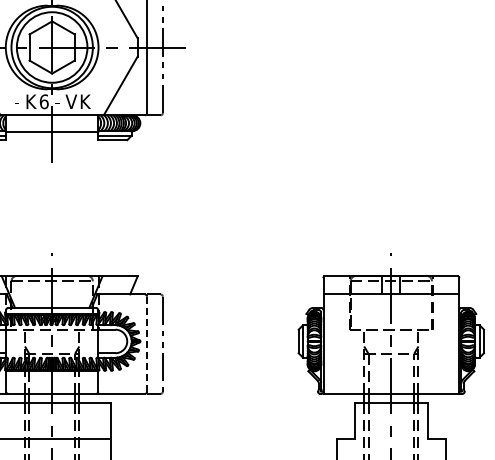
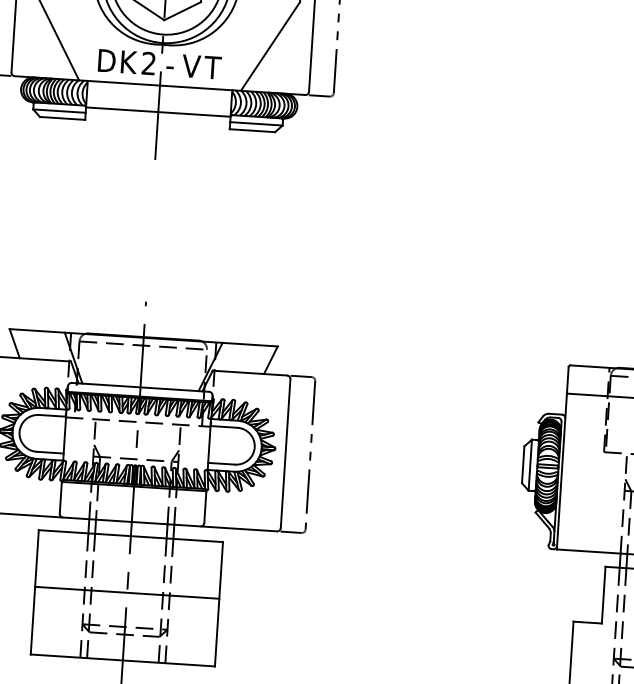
text: (17, 101) -> (107, 60), - -> D
text: (43, 101) -> (147, 63), 6 -> 2
text: (84, 101) -> (212, 67), K -> T
line: (147, 343) -> (286, 452), dashed -> solid

